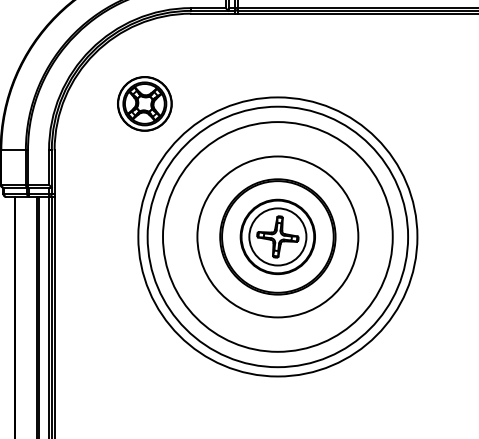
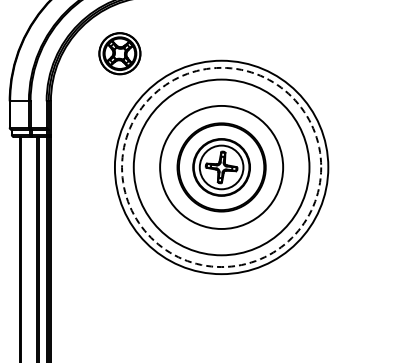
part: (144, 103) -> (119, 53), moved
circle: (277, 237) -> (221, 167), solid -> dashed

